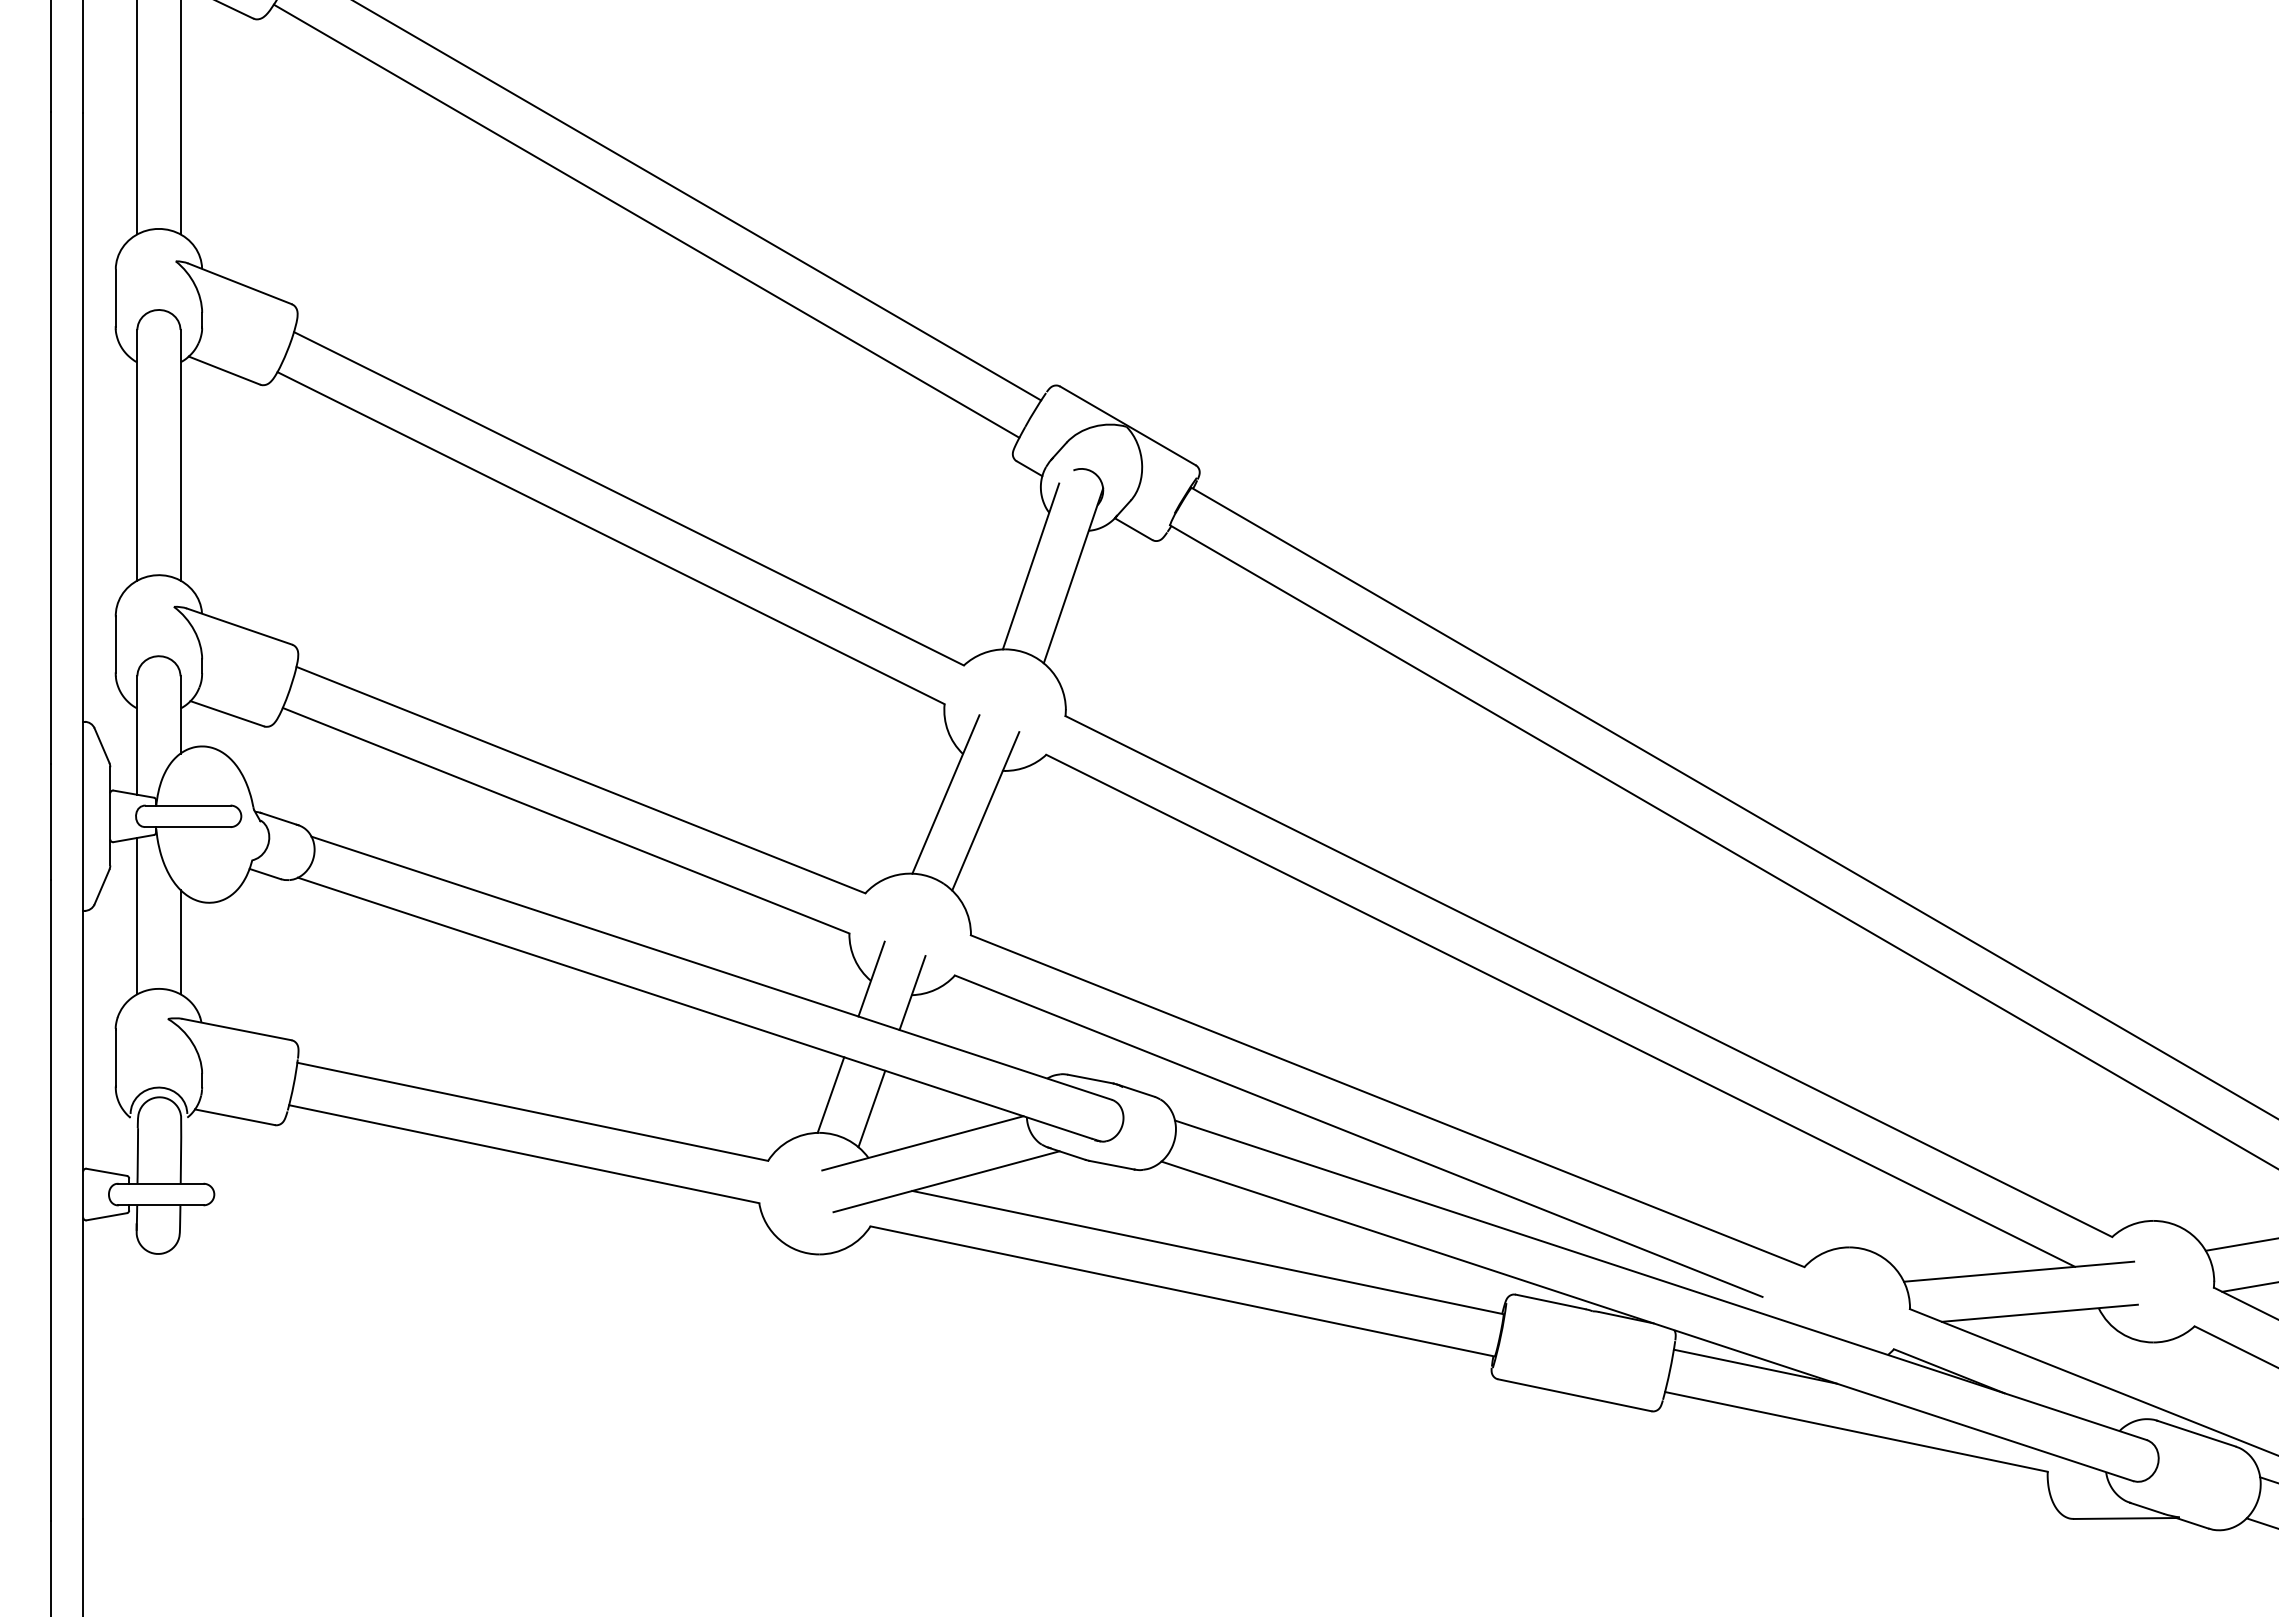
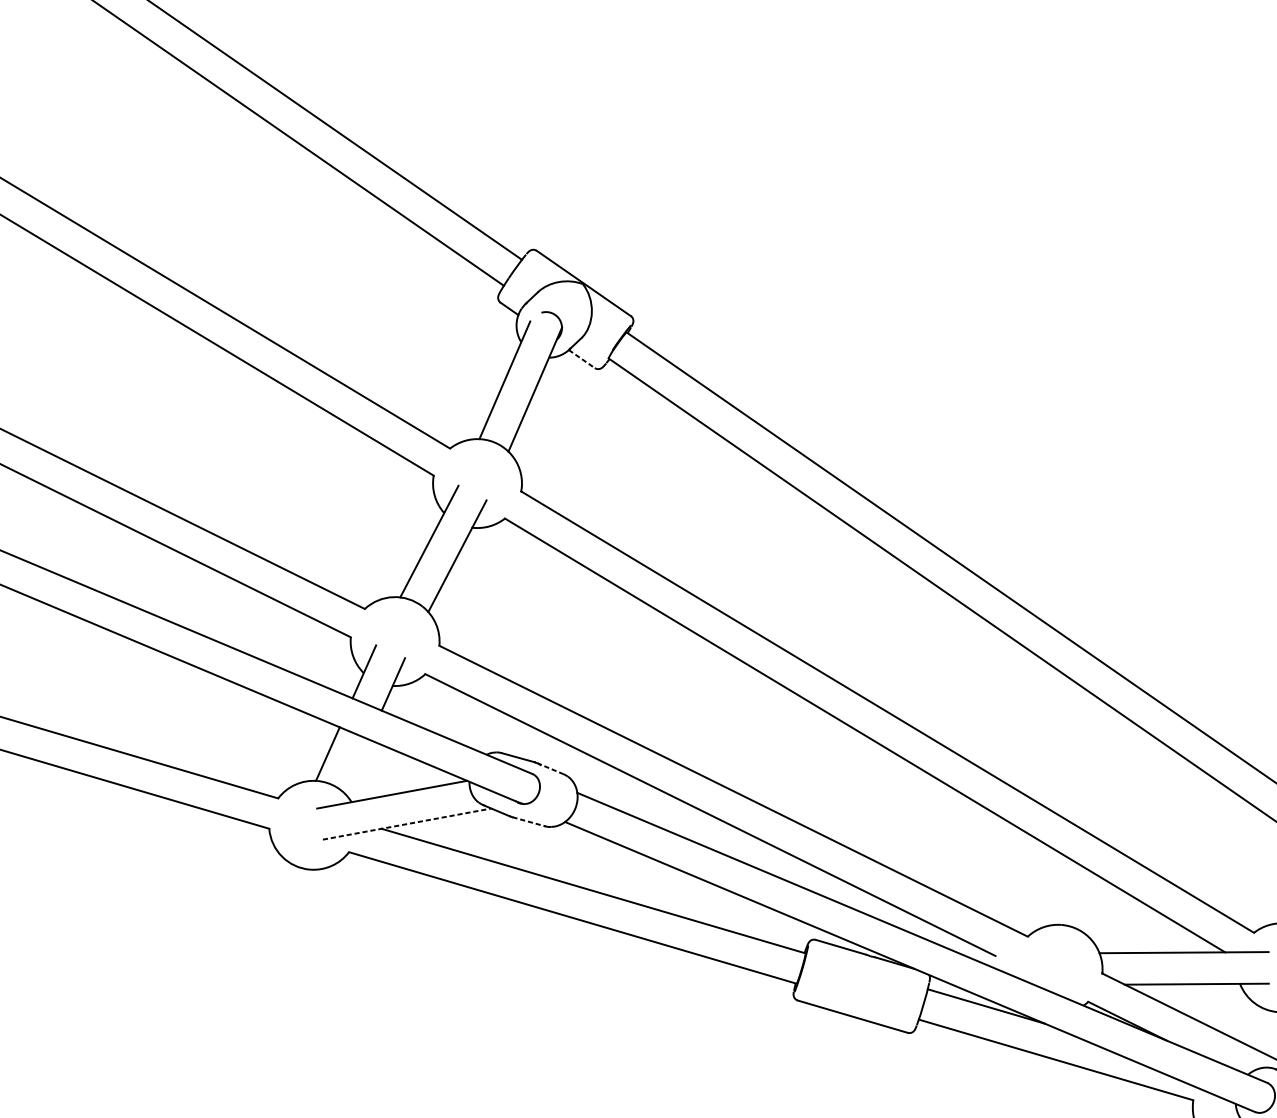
line: (1133, 529) -> (581, 359), solid -> dashed
line: (1135, 1090) -> (550, 768), solid -> dashed
line: (871, 1108) -> (356, 766), removed
line: (1112, 1165) -> (529, 821), solid -> dashed
line: (947, 1181) -> (407, 823), solid -> dashed

